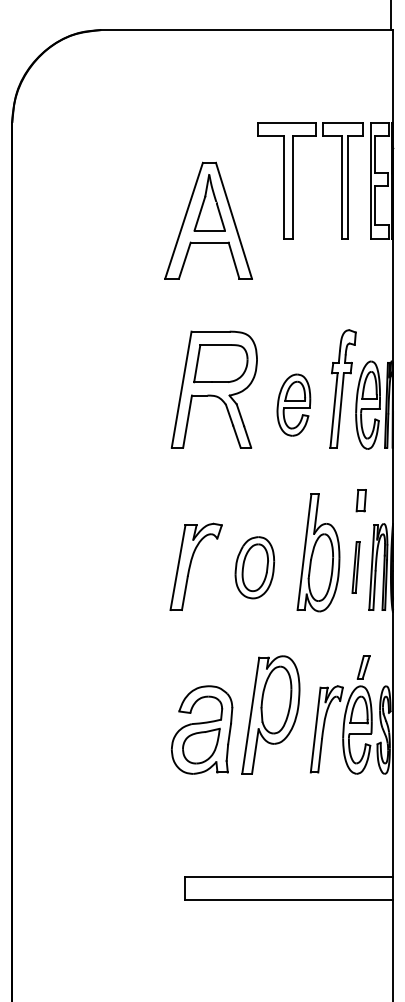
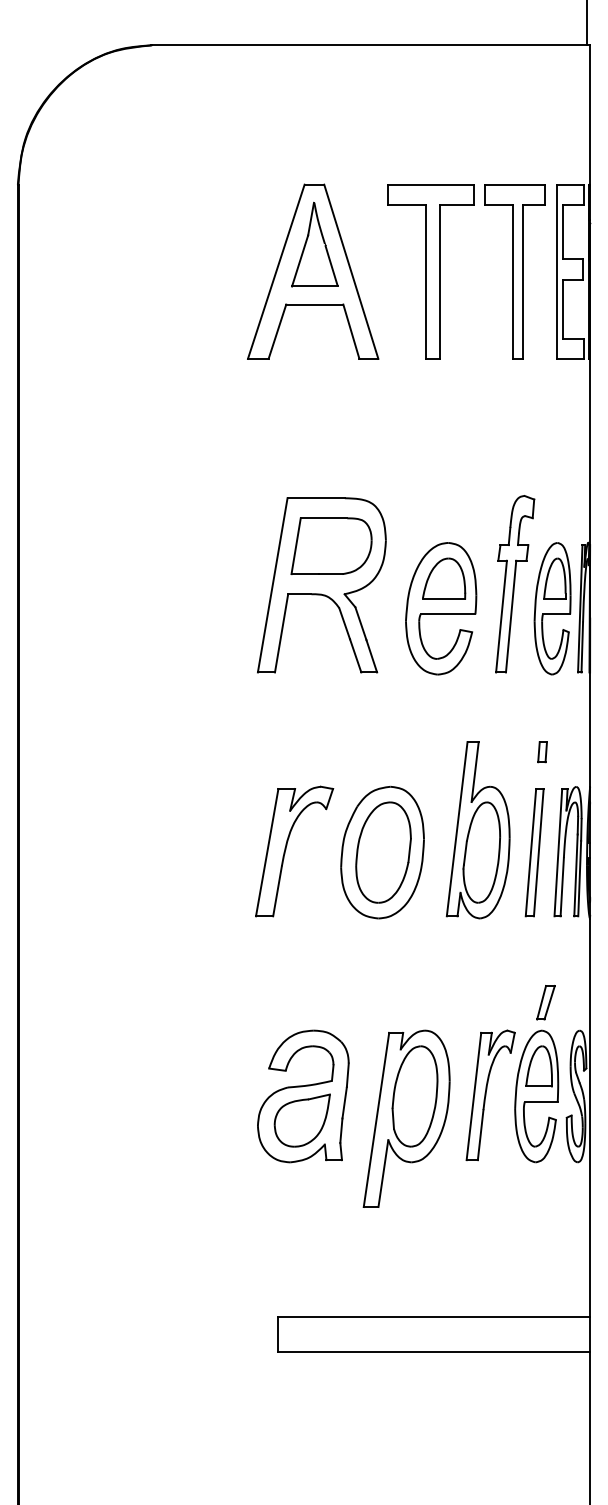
part: (208, 220) -> (313, 271), moved
part: (293, 404) -> (440, 607), size x1.43
part: (361, 500) -> (542, 751), size x0.62
part: (254, 567) -> (382, 852), size x1.43
part: (355, 567) -> (533, 852), size x1.67
part: (270, 714) -> (406, 1118), moved

